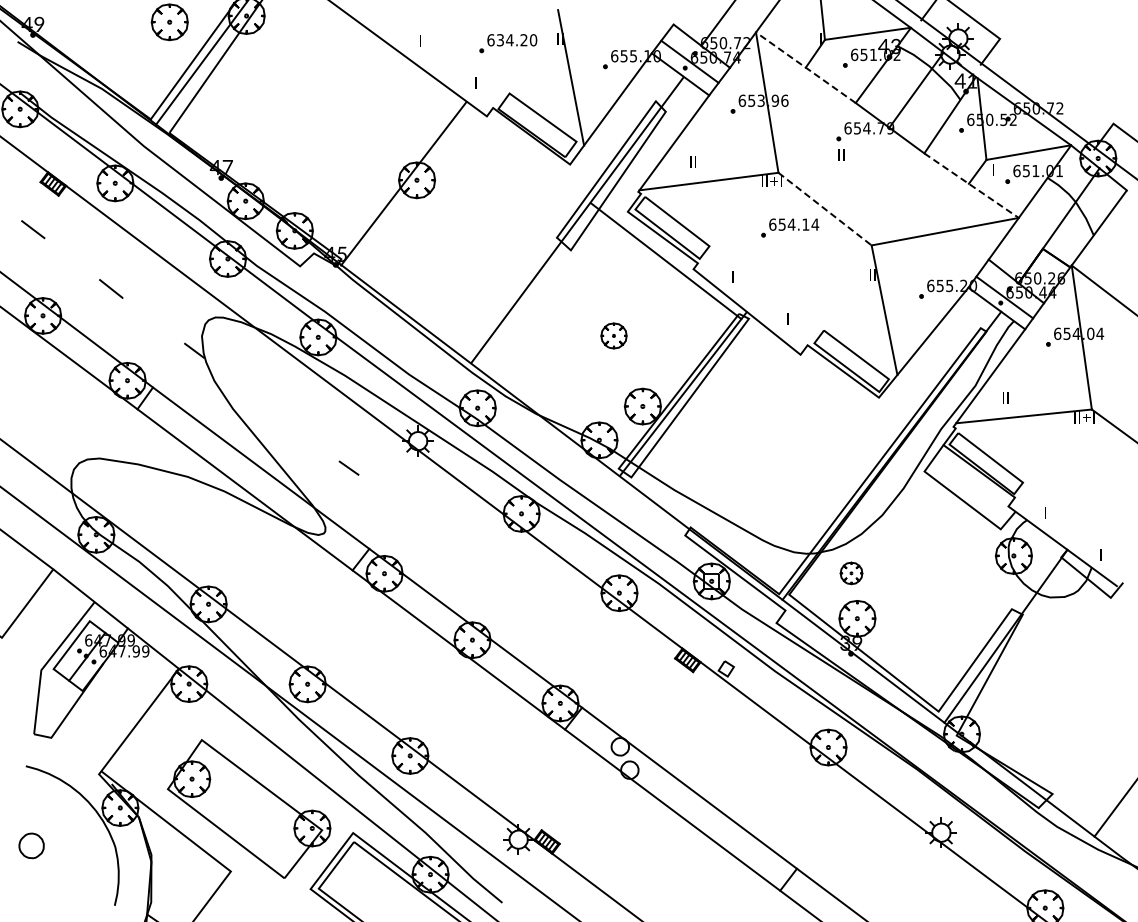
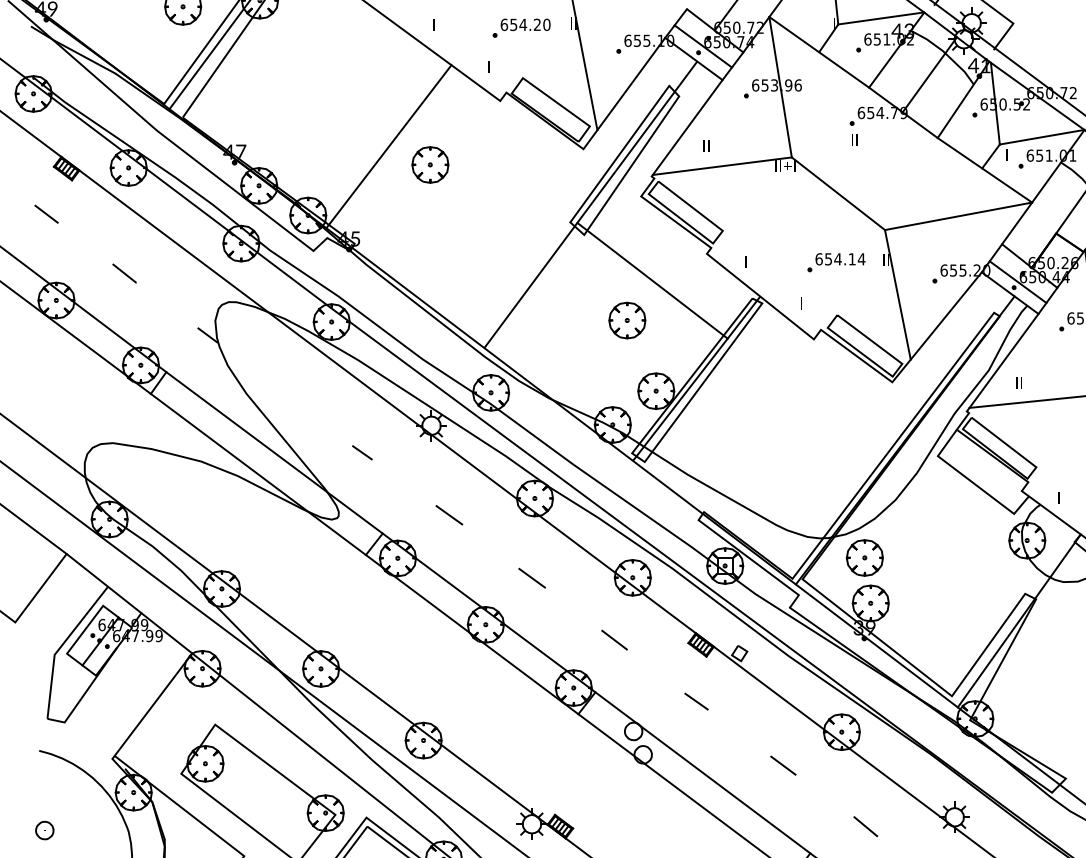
text: (500, 39) -> (513, 24), 634.20 -> 654.20
line: (805, 67) -> (818, 52), dashed -> solid
line: (403, 183) -> (388, 146), moved
line: (972, 185) -> (985, 170), dashed -> solid
line: (825, 209) -> (838, 194), dashed -> solid
part: (790, 227) -> (836, 262), moved
line: (666, 261) -> (652, 281), moved
part: (613, 335) -> (626, 320), size x1.43
line: (435, 530) -> (448, 515), added
part: (851, 573) -> (864, 558), size x1.67
line: (518, 593) -> (531, 578), added
line: (600, 655) -> (613, 640), added
line: (683, 716) -> (696, 701), added
line: (769, 781) -> (782, 766), added
line: (852, 841) -> (865, 826), added
part: (30, 845) -> (43, 830), size x0.71

